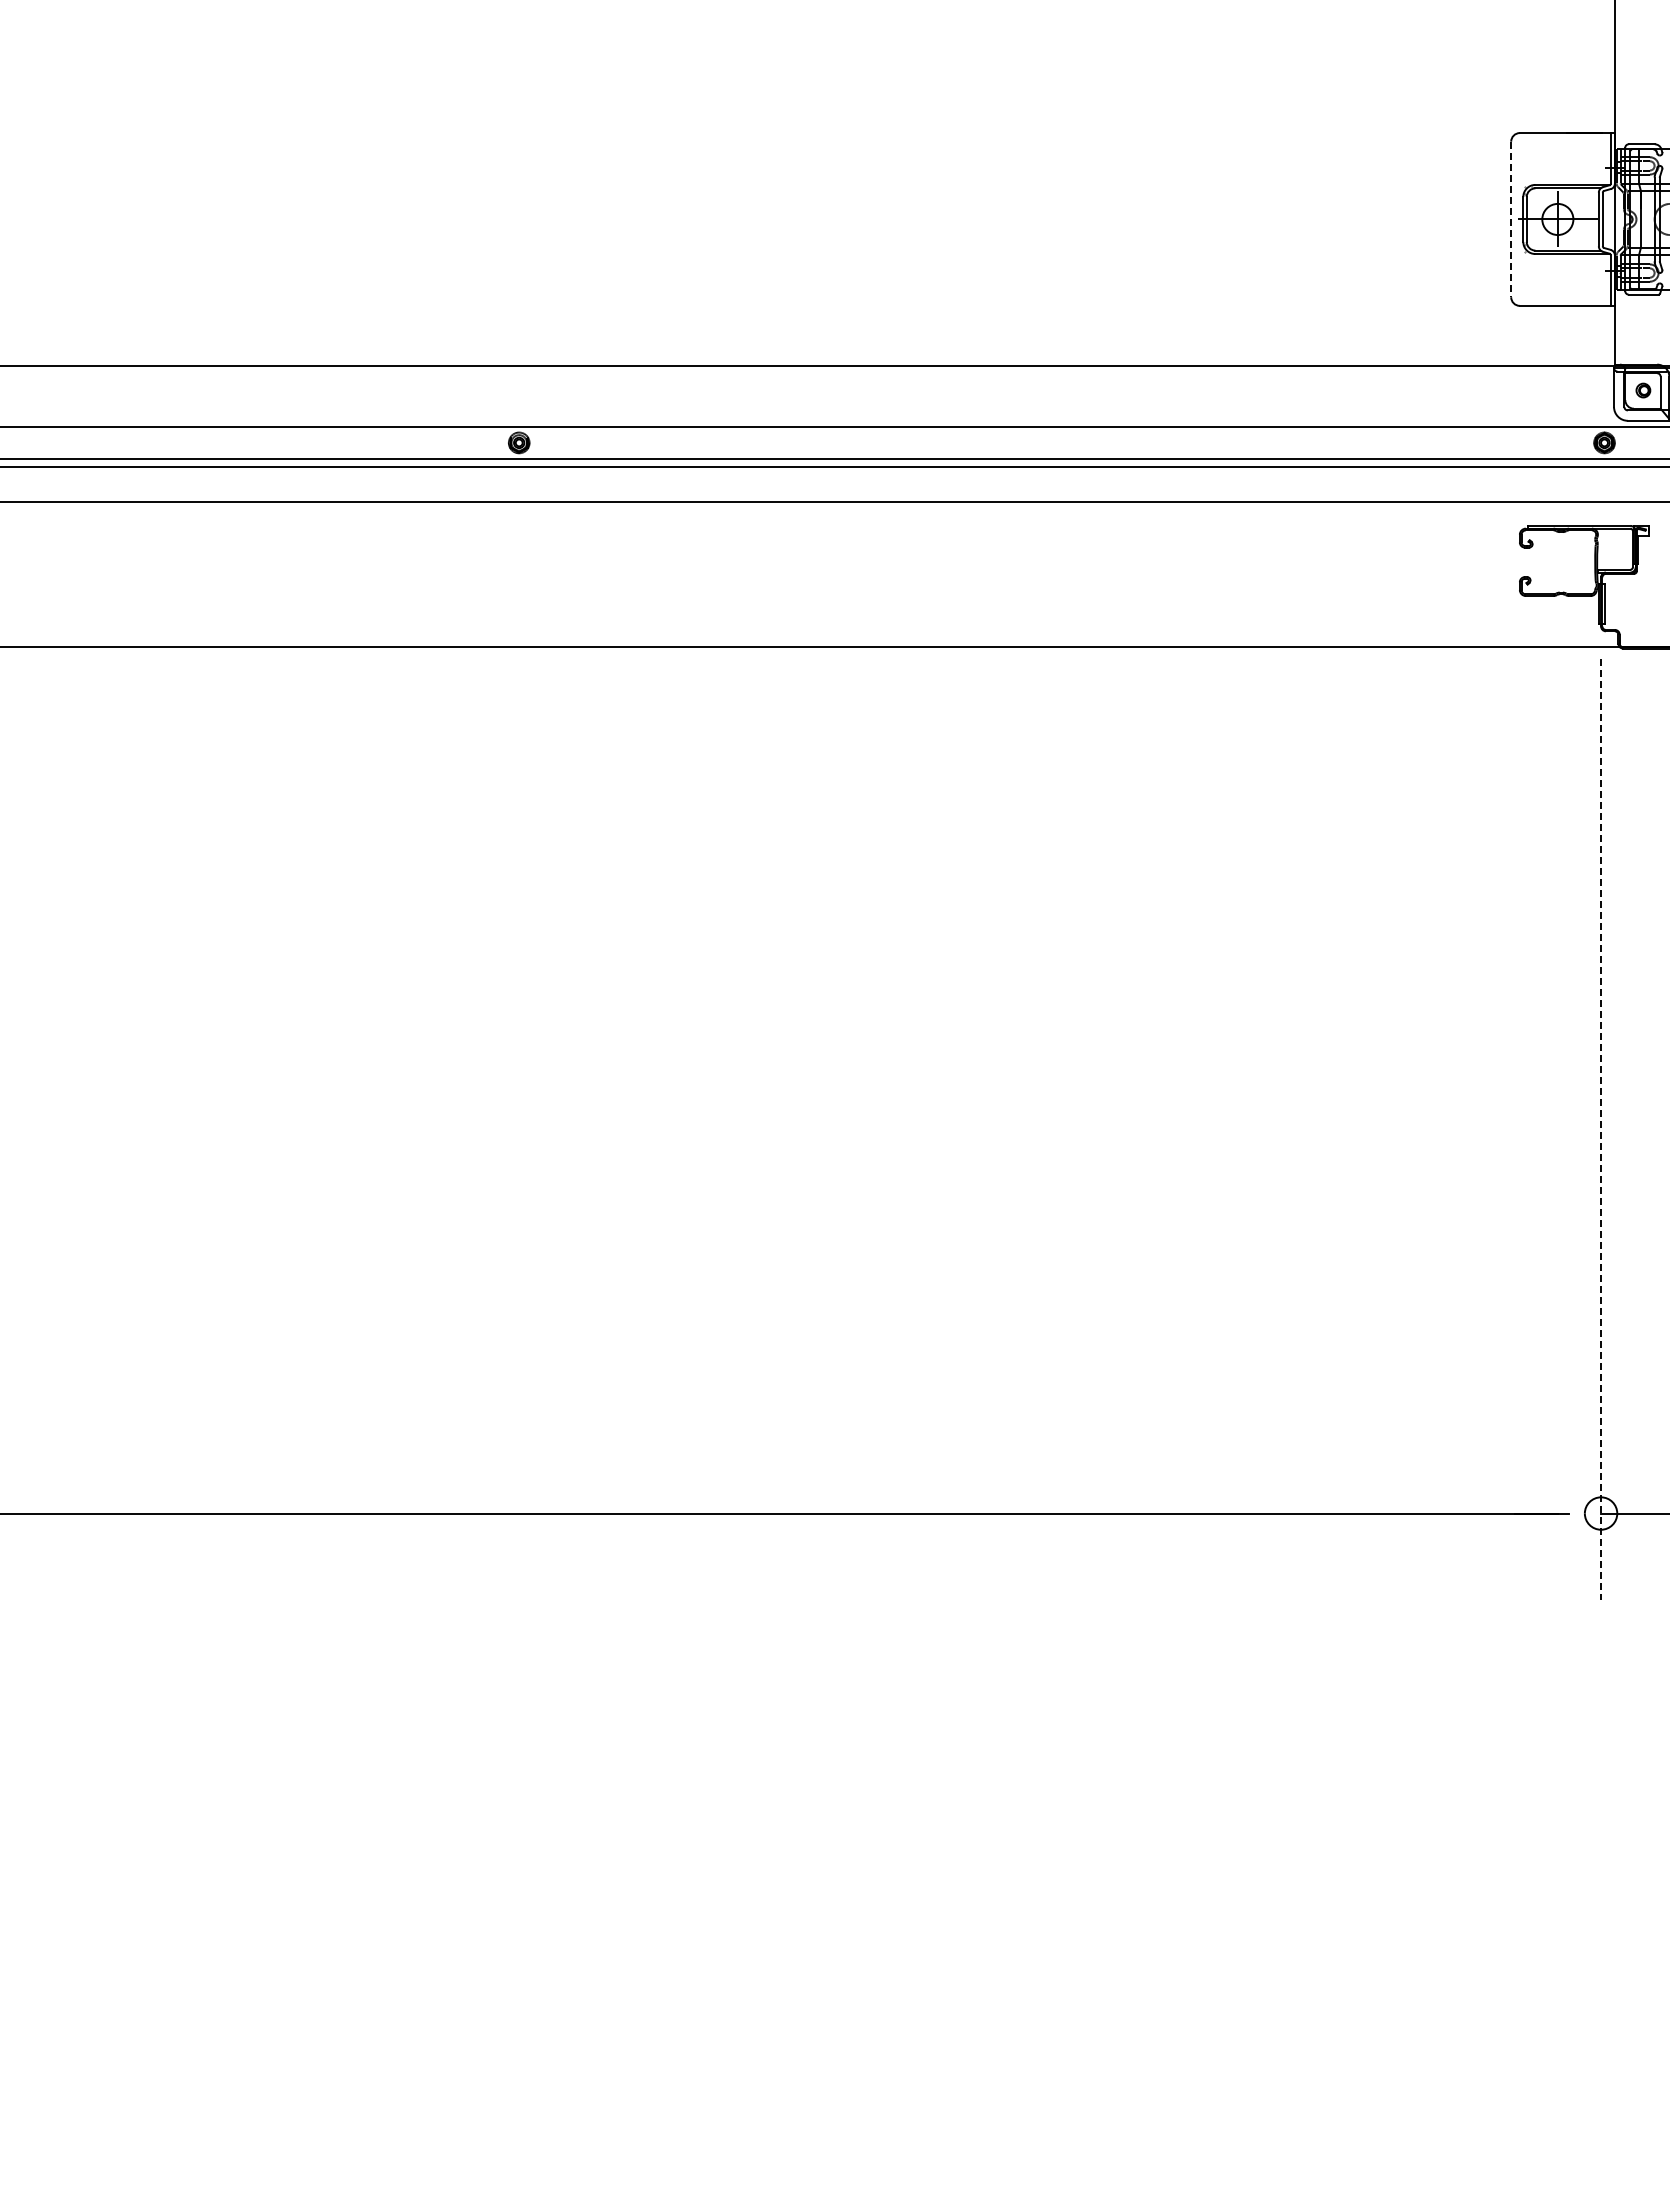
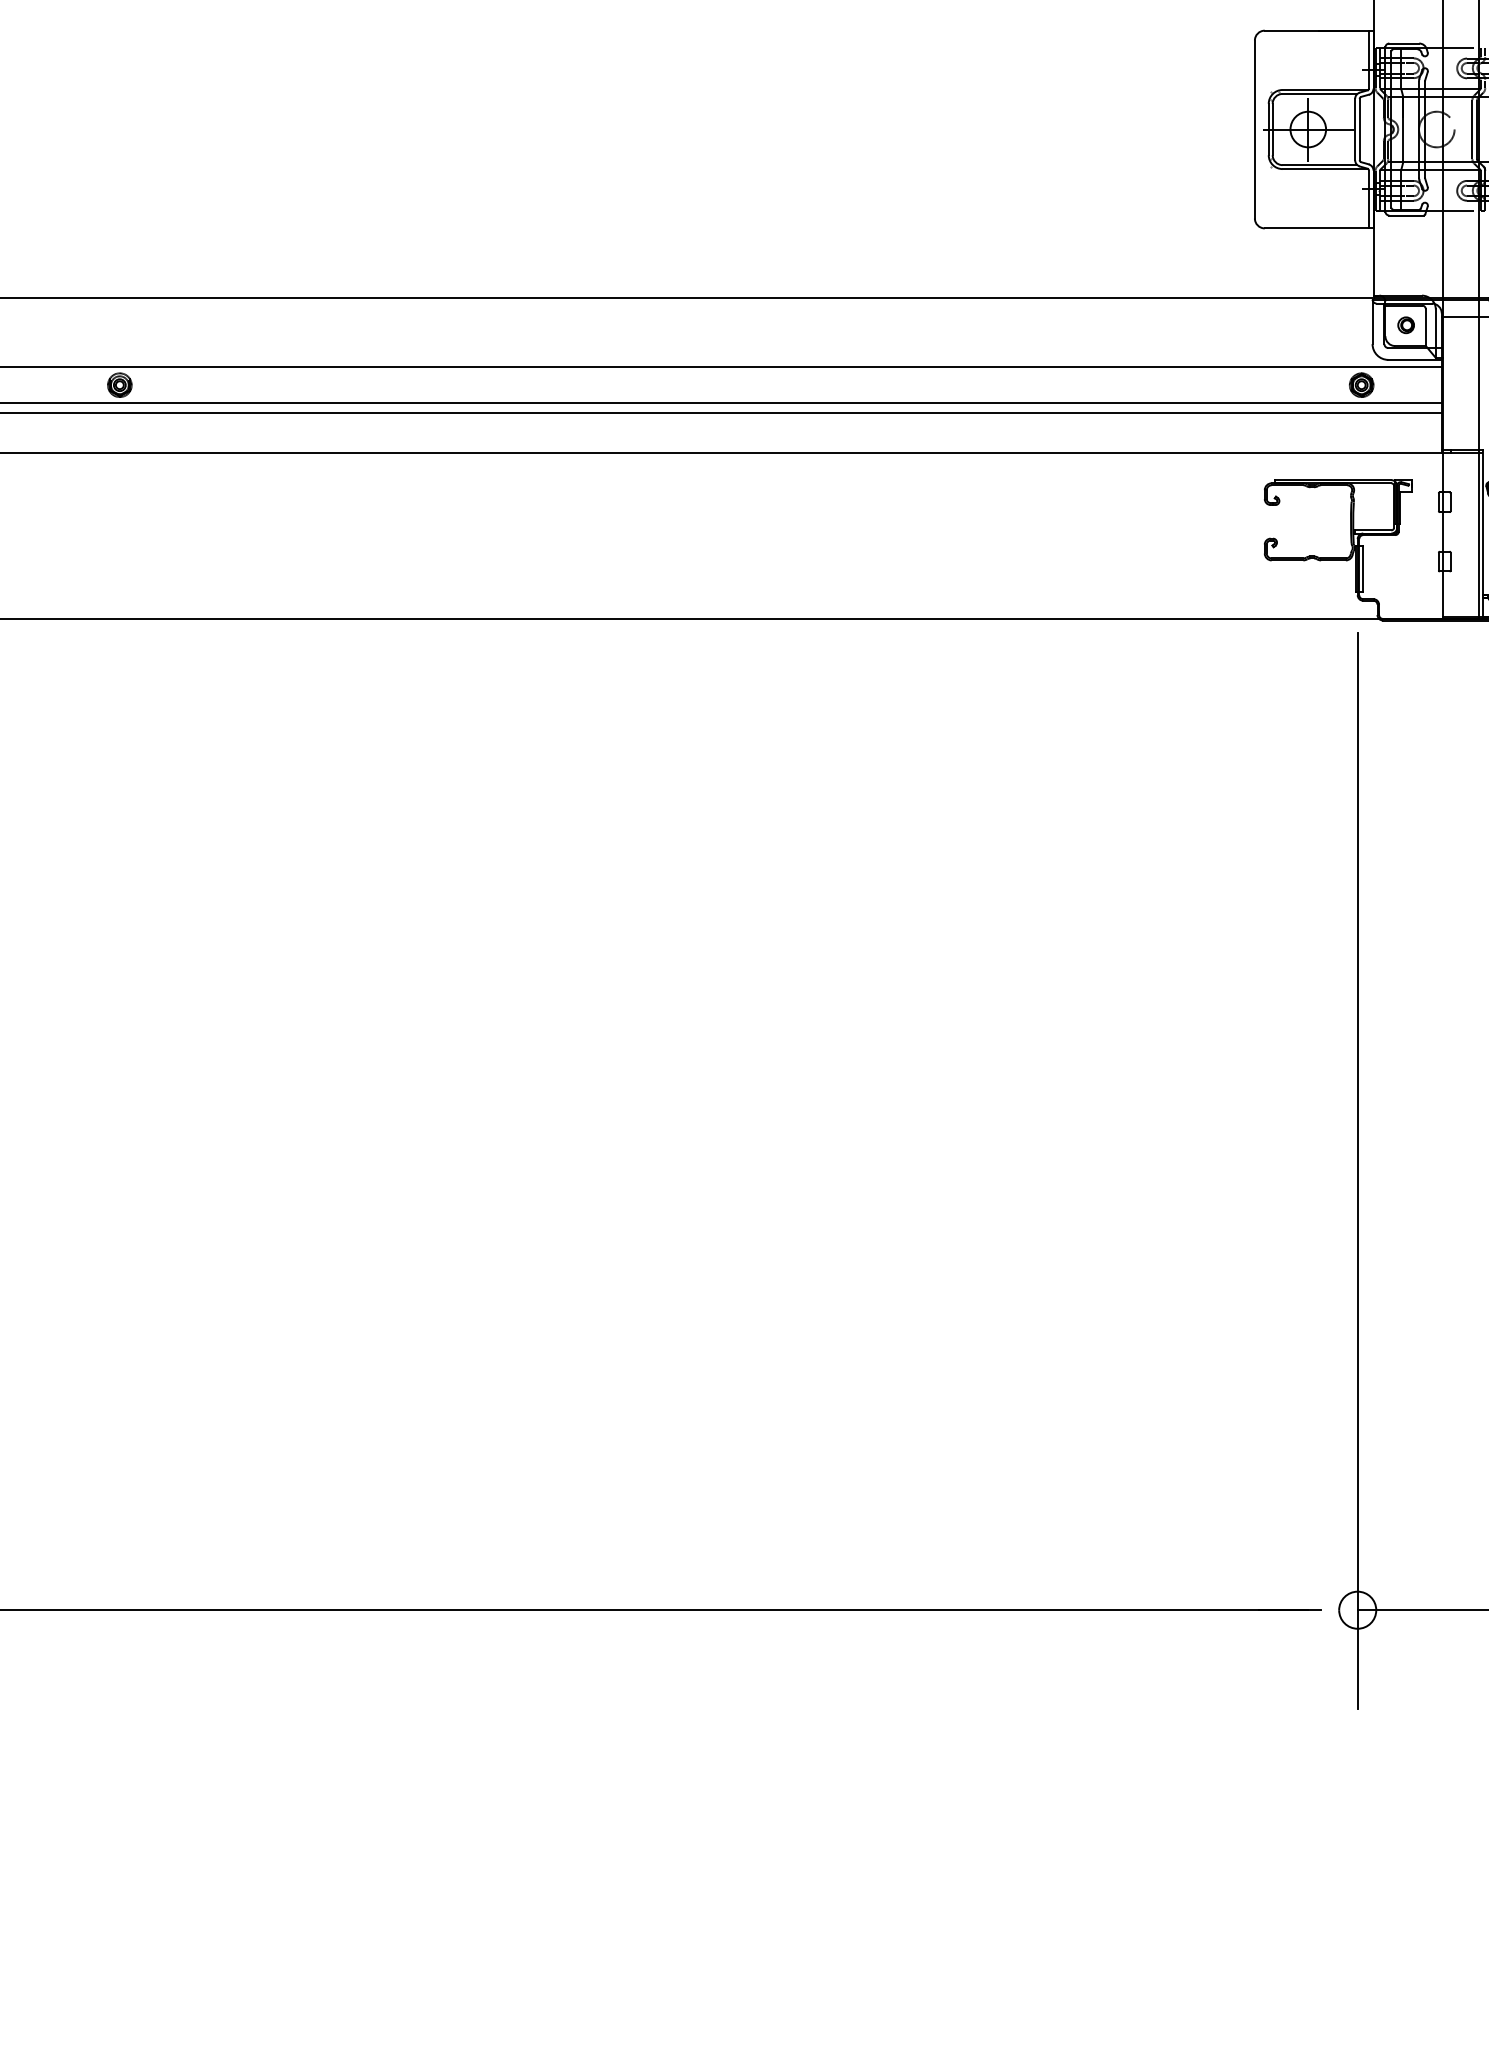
line: (1511, 219) -> (1255, 129), dashed -> solid
line: (1601, 1130) -> (1358, 1171), dashed -> solid

